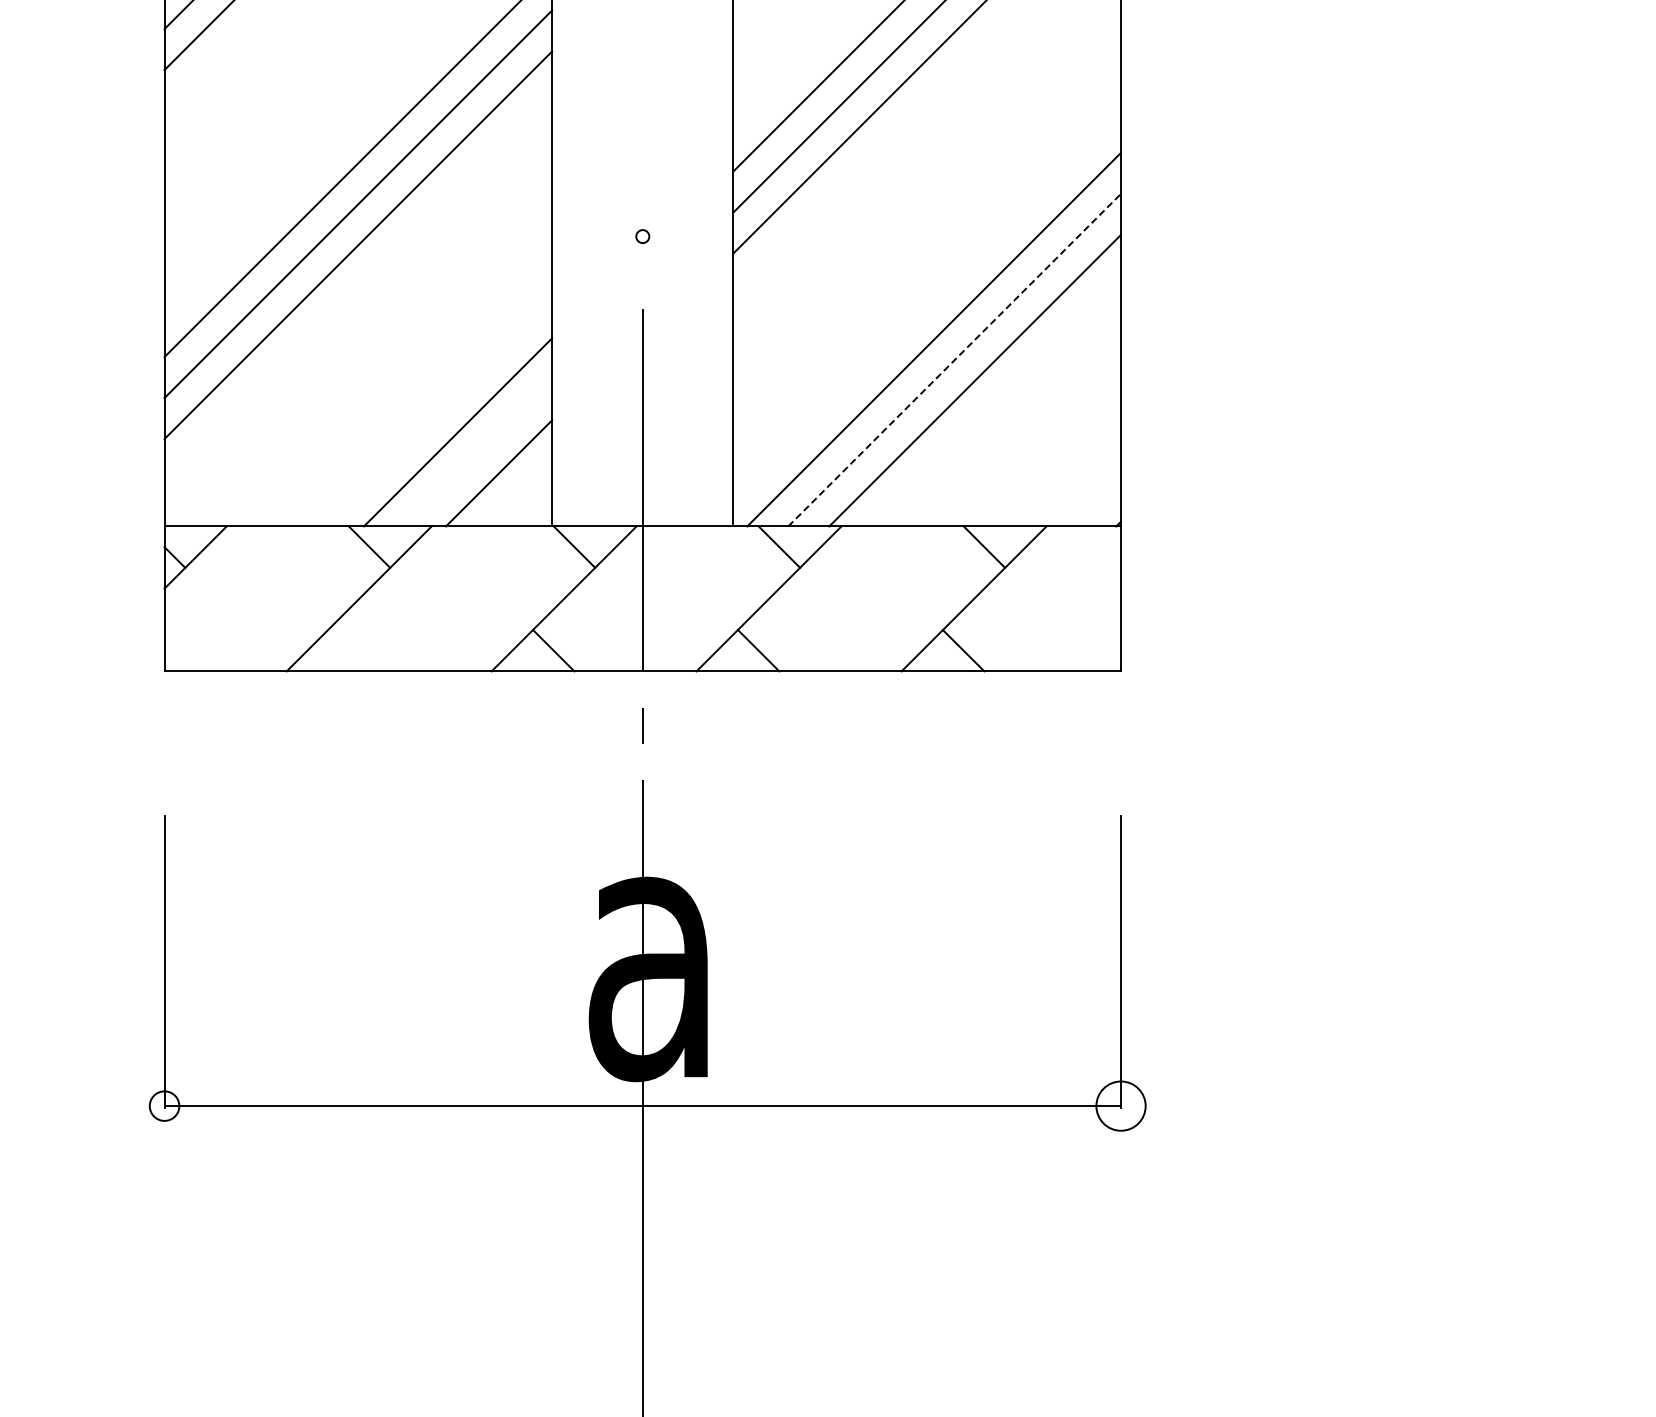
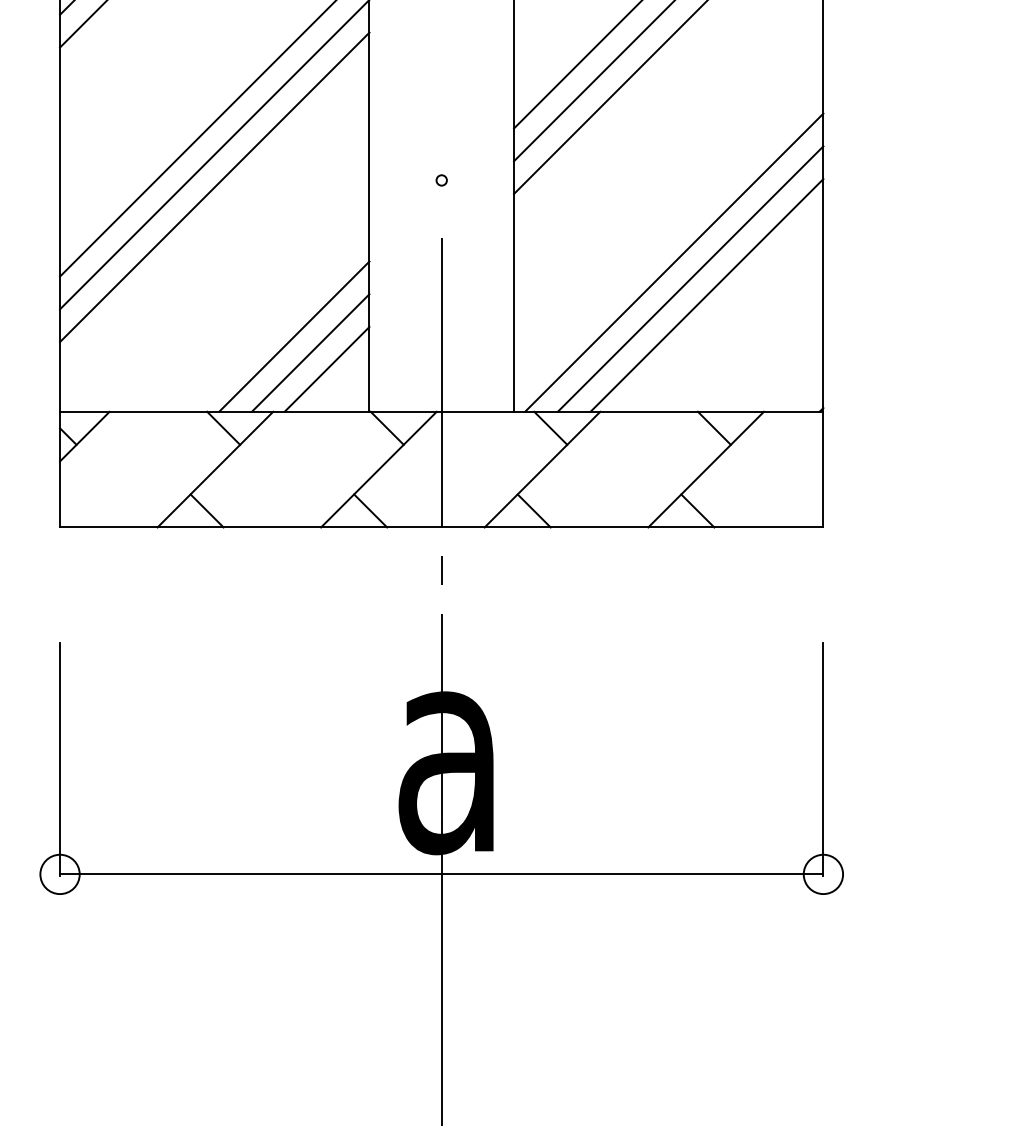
line: (955, 359) -> (691, 278), dashed -> solid
line: (478, 452) -> (310, 352), added
line: (348, 650) -> (206, 510), added
circle: (164, 1105) -> (60, 873), size x1.67

